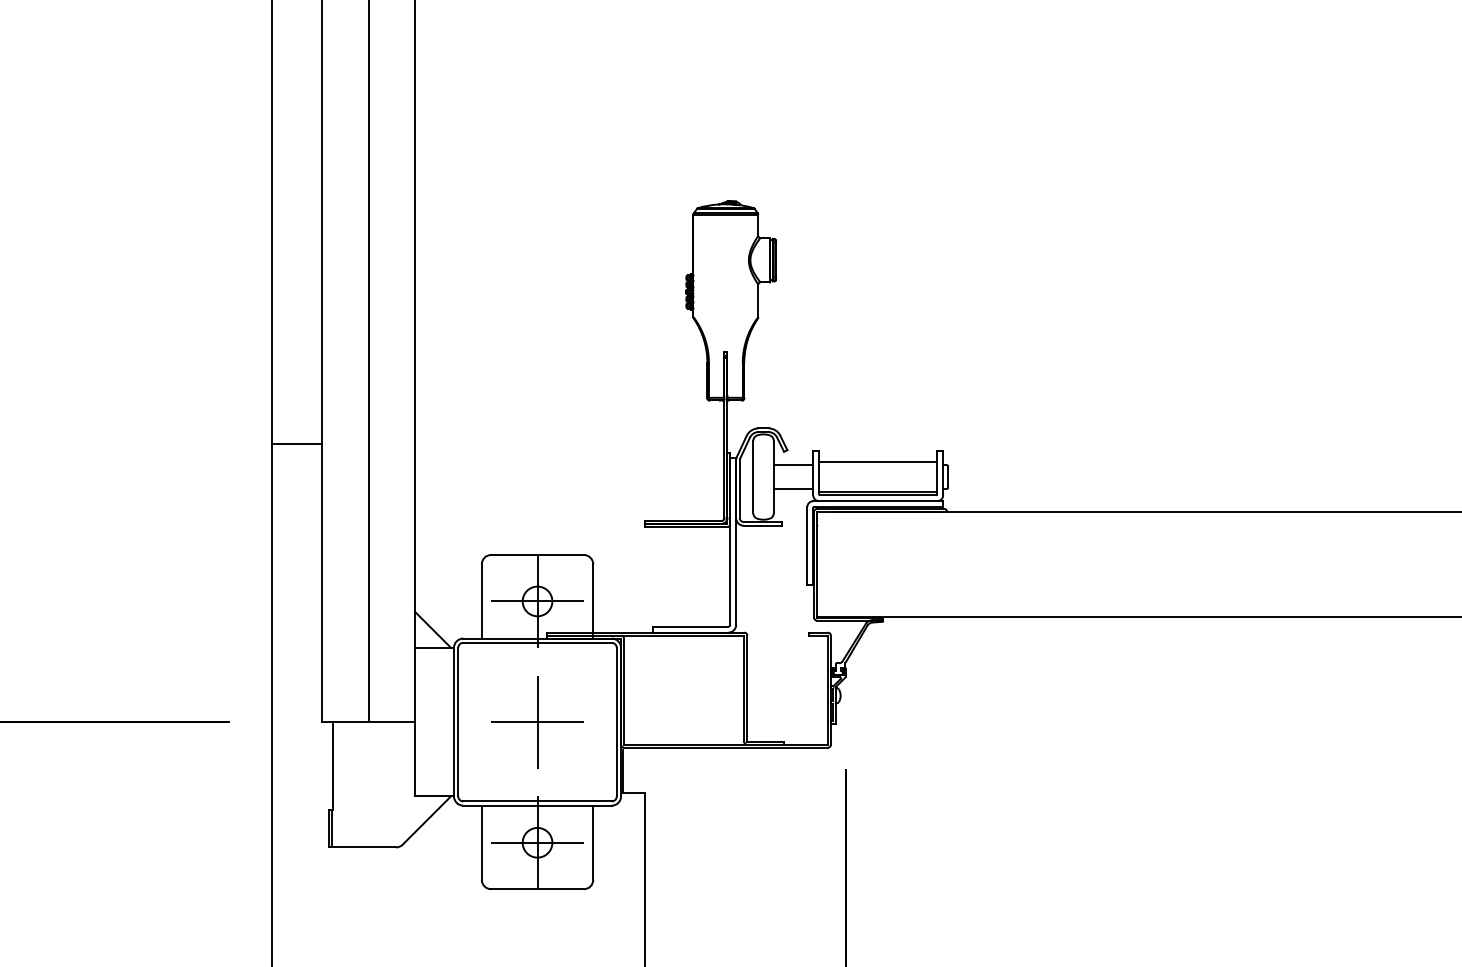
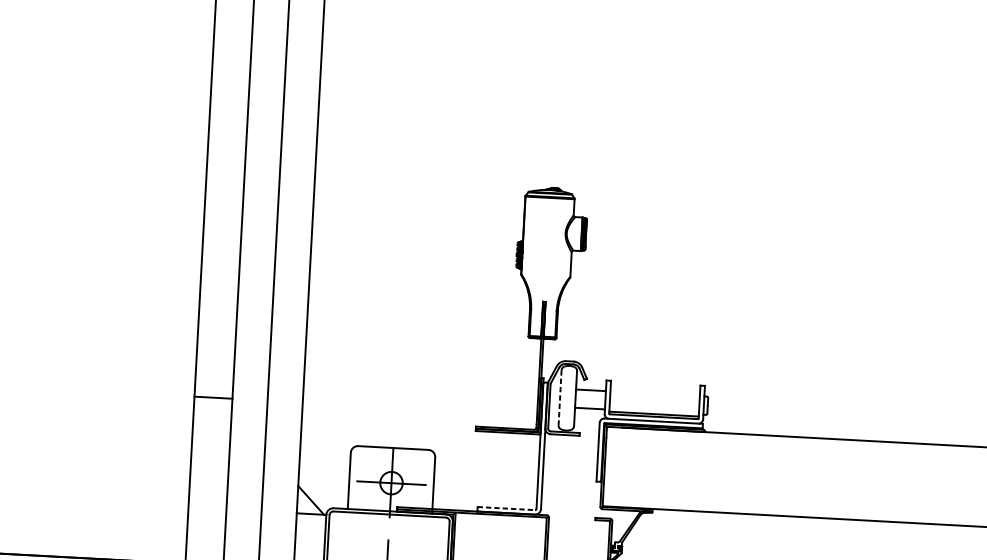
line: (297, 443) -> (213, 397), moved
line: (878, 462) -> (655, 391), removed
line: (753, 477) -> (560, 398), solid -> dashed
line: (690, 626) -> (506, 508), solid -> dashed

